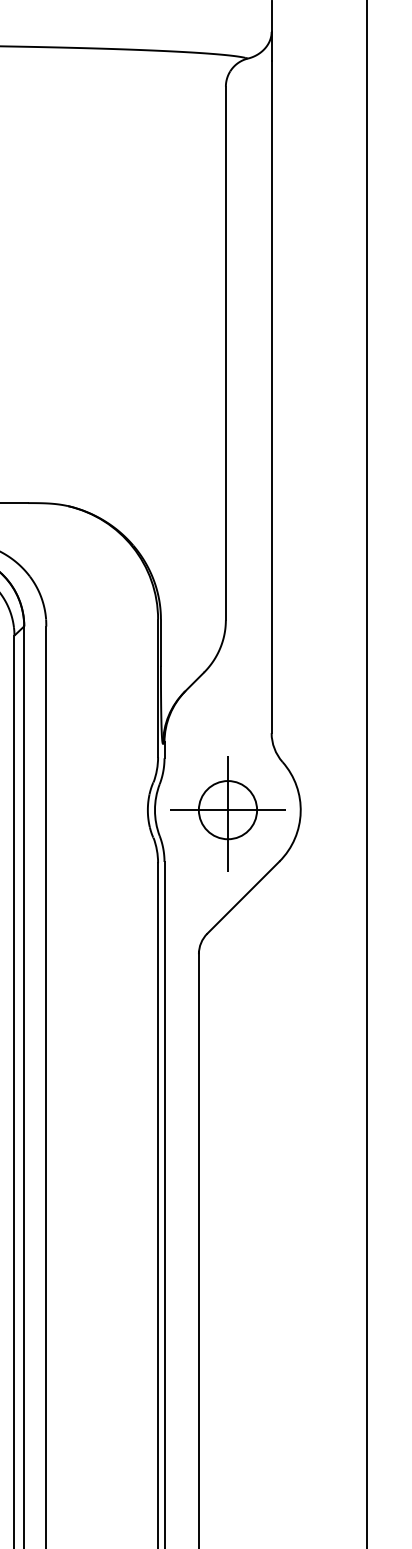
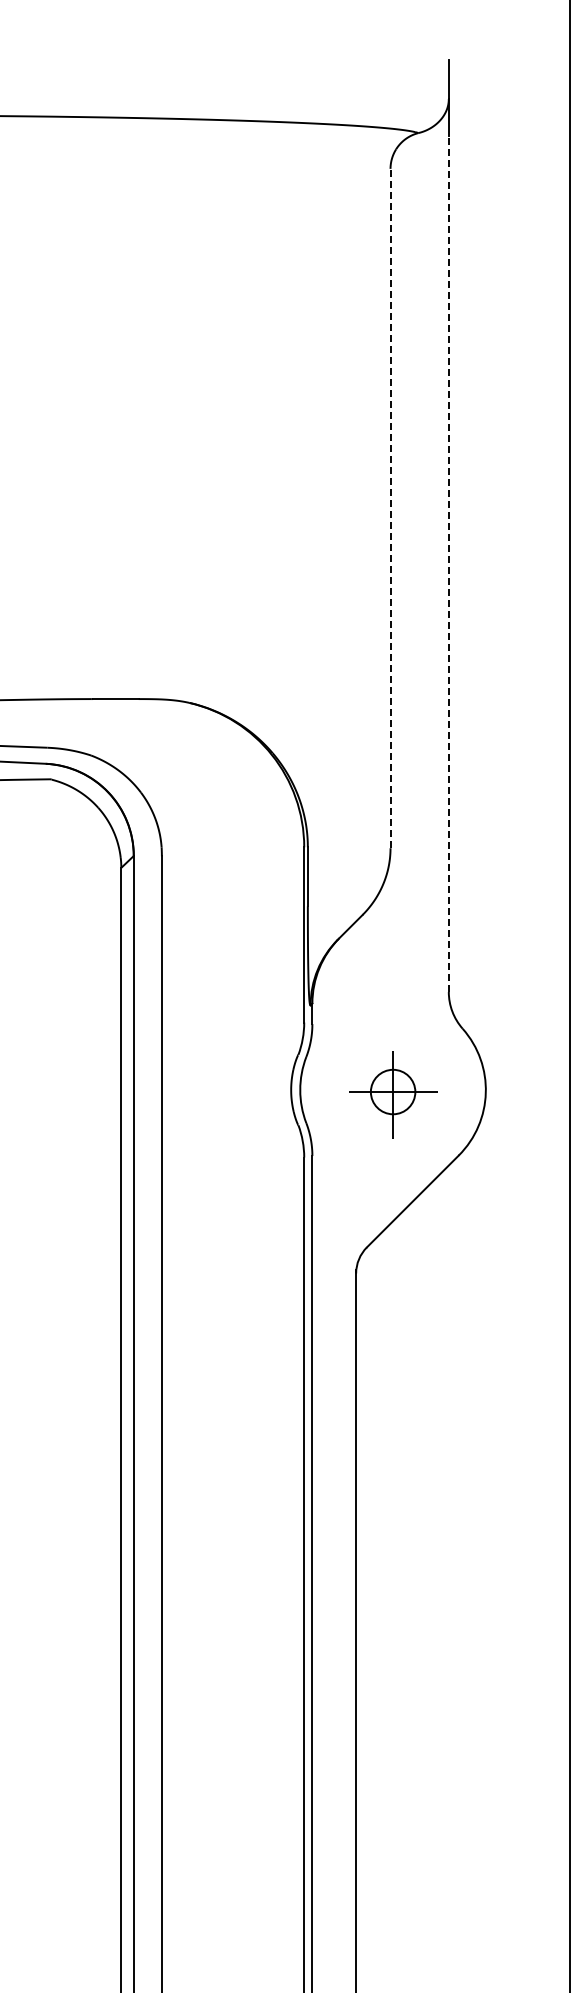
line: (225, 353) -> (390, 508), solid -> dashed
line: (271, 397) -> (448, 564), solid -> dashed
part: (227, 813) -> (392, 1094), size x0.6

